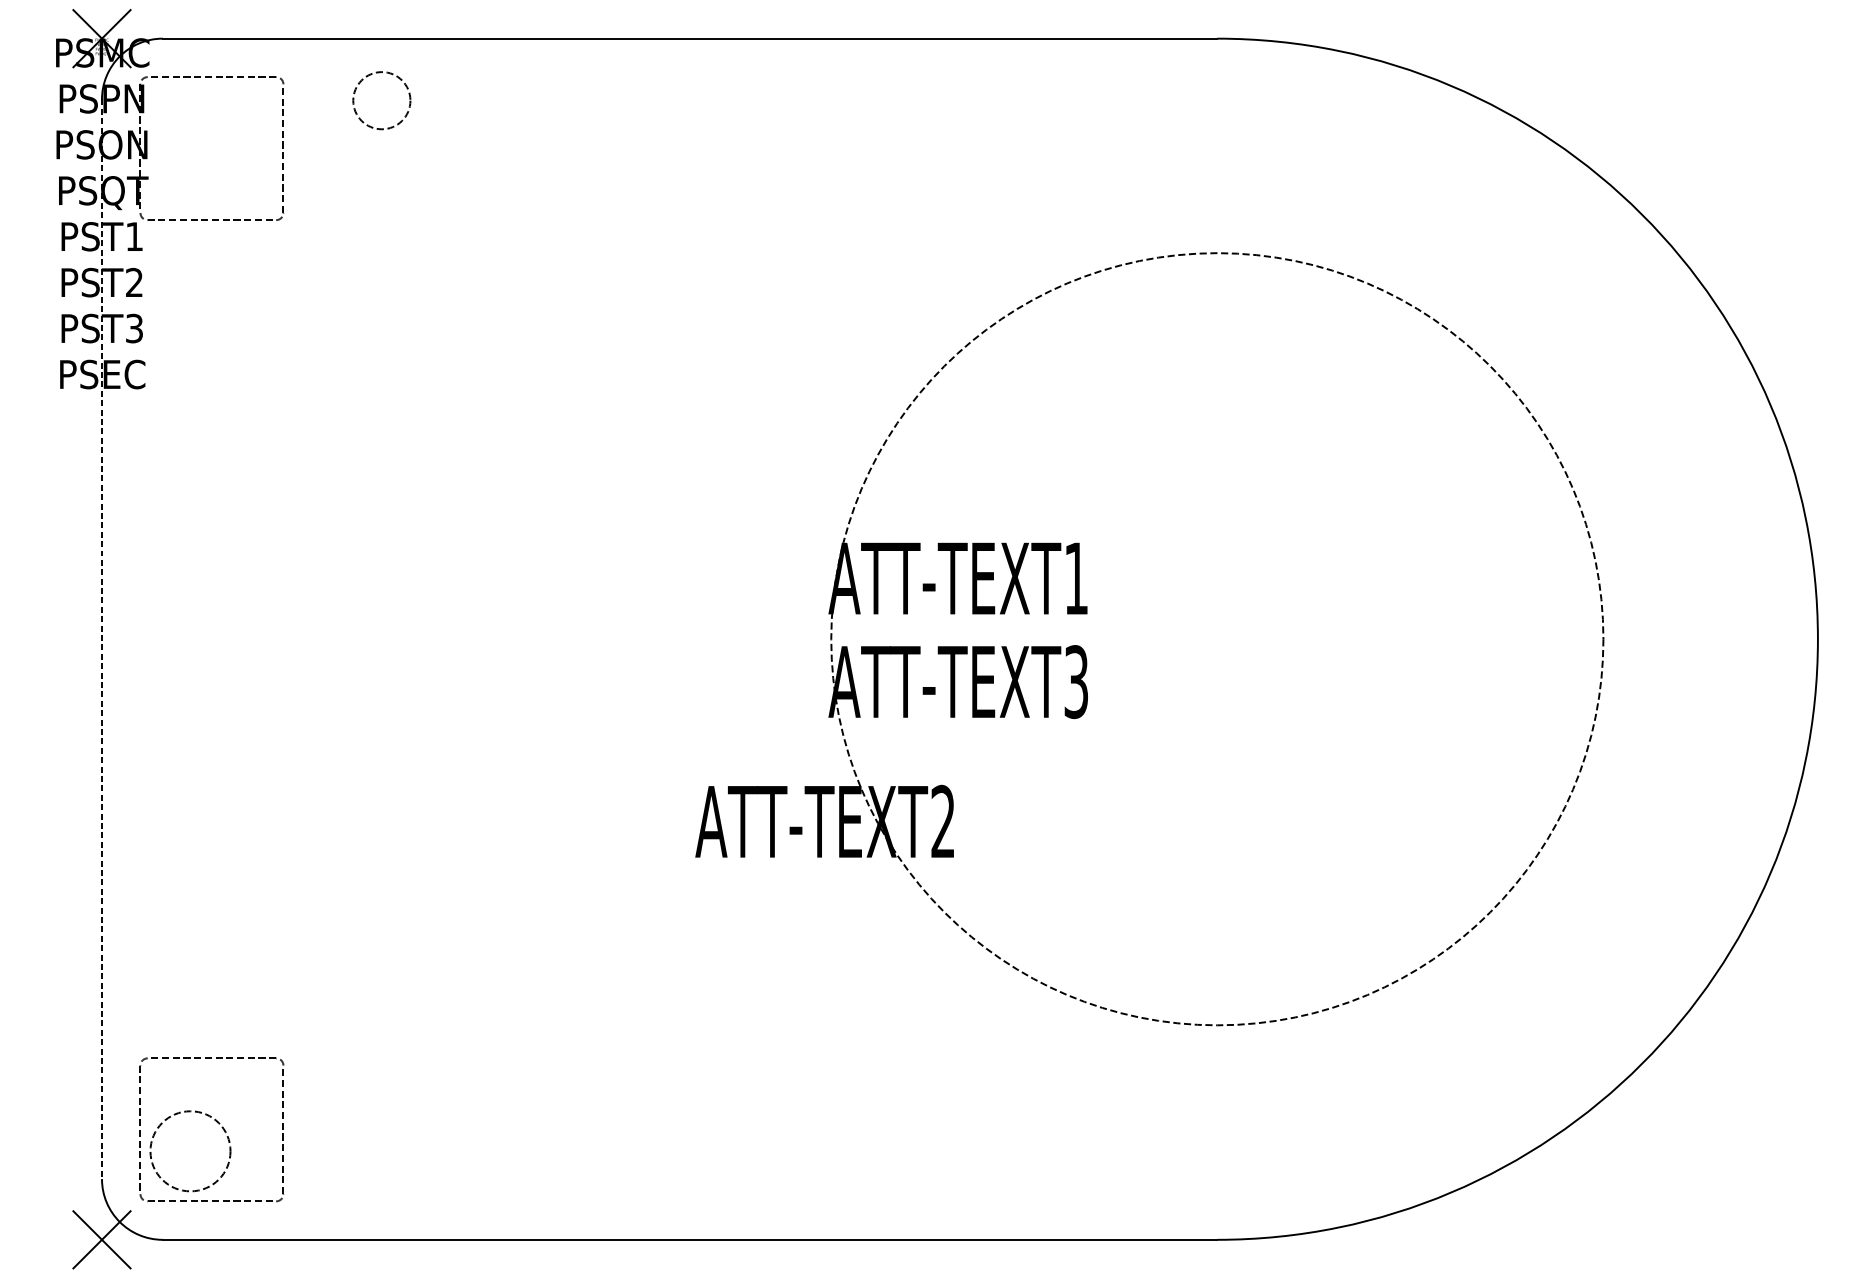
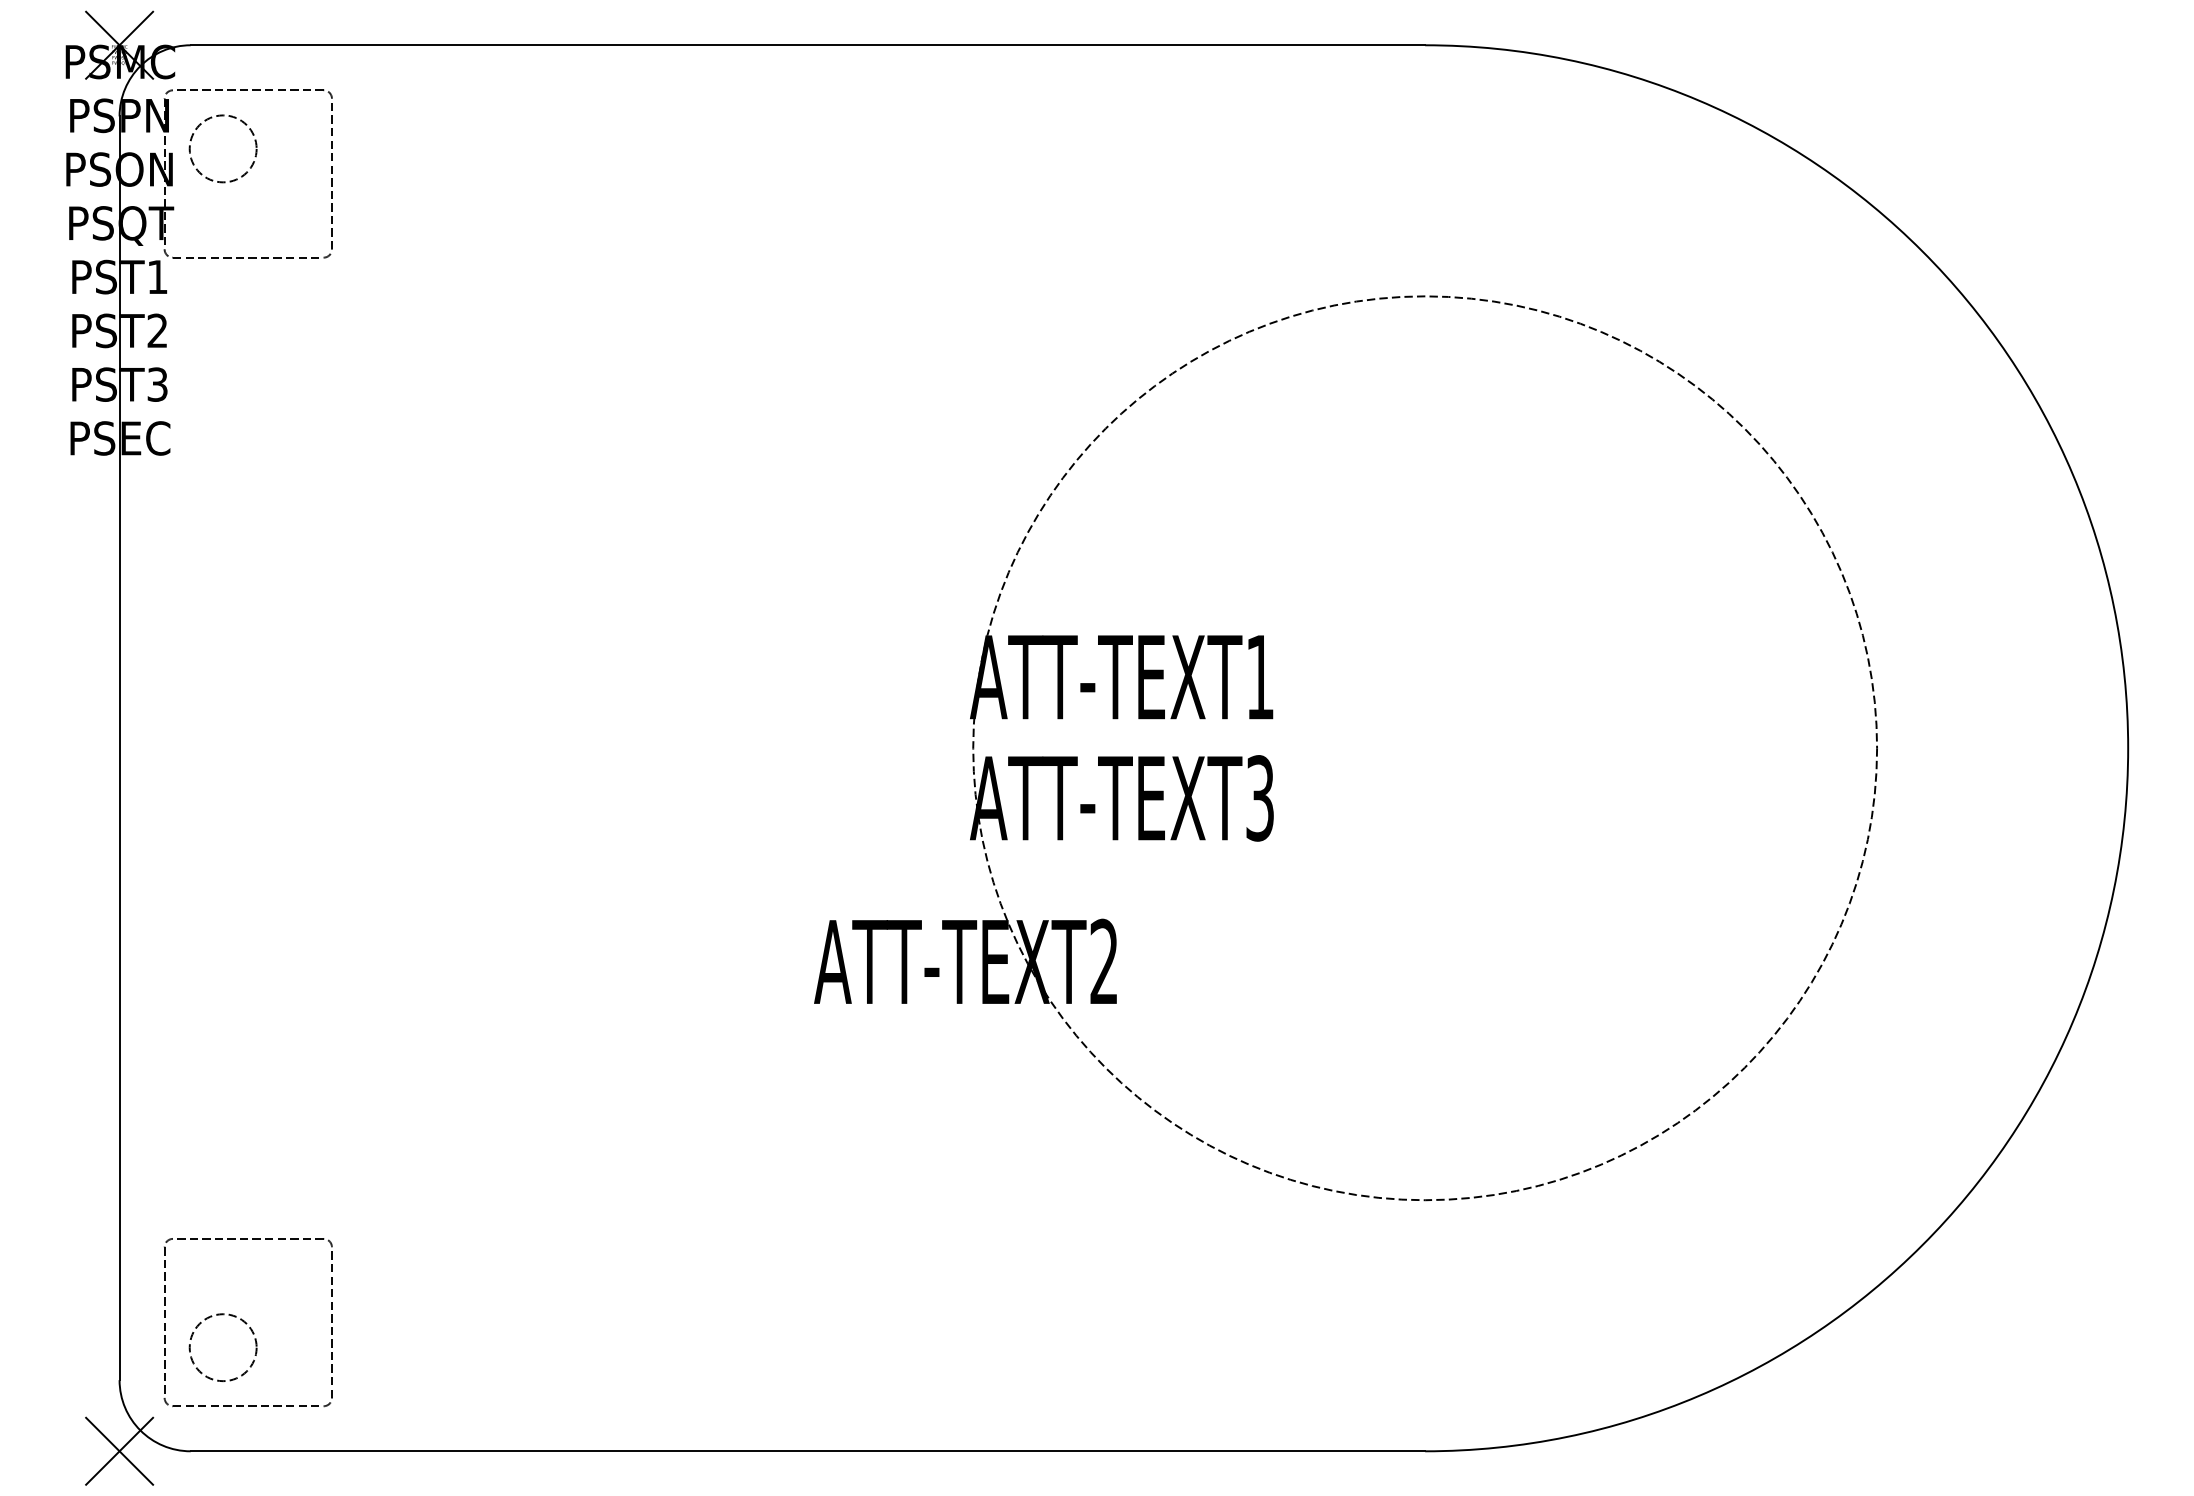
circle: (381, 100) -> (222, 148), moved
line: (101, 639) -> (119, 748), dashed -> solid
circle: (189, 1151) -> (222, 1347), size x0.71

